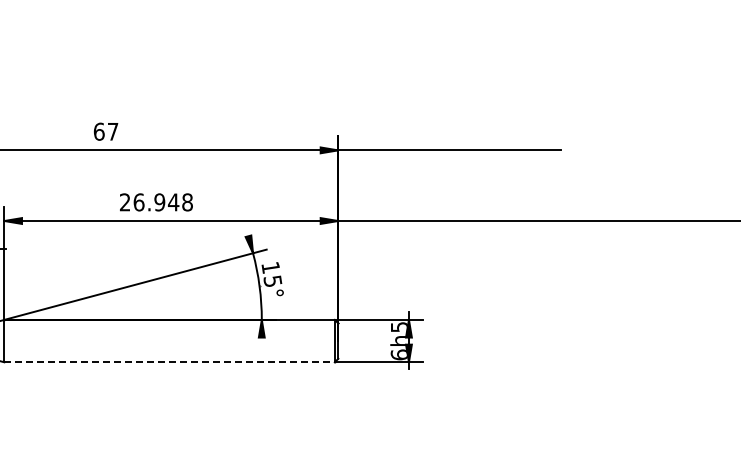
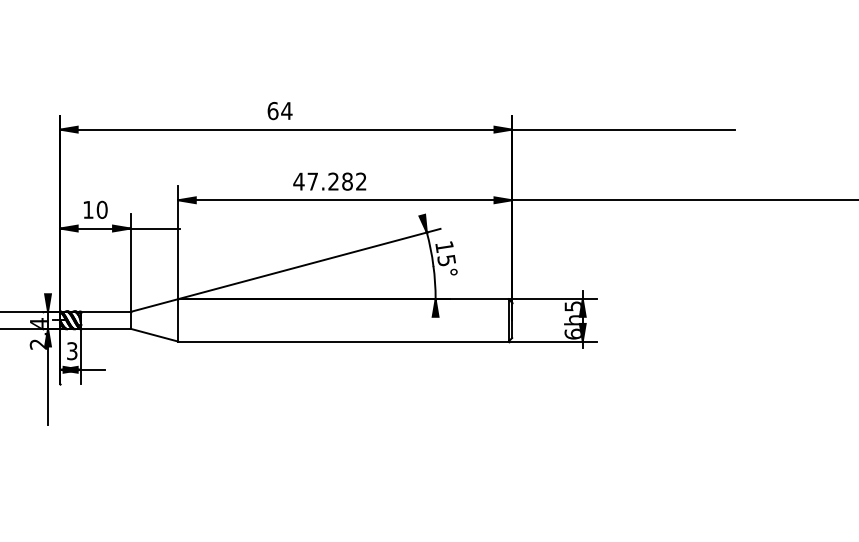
text: (112, 131) -> (286, 110), 67 -> 64
text: (155, 202) -> (329, 181), 26.948 -> 47.282
line: (169, 362) -> (343, 341), dashed -> solid

